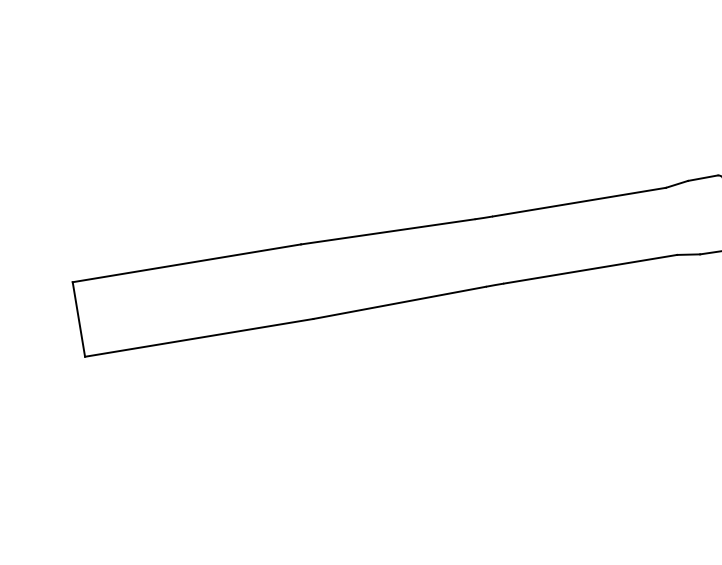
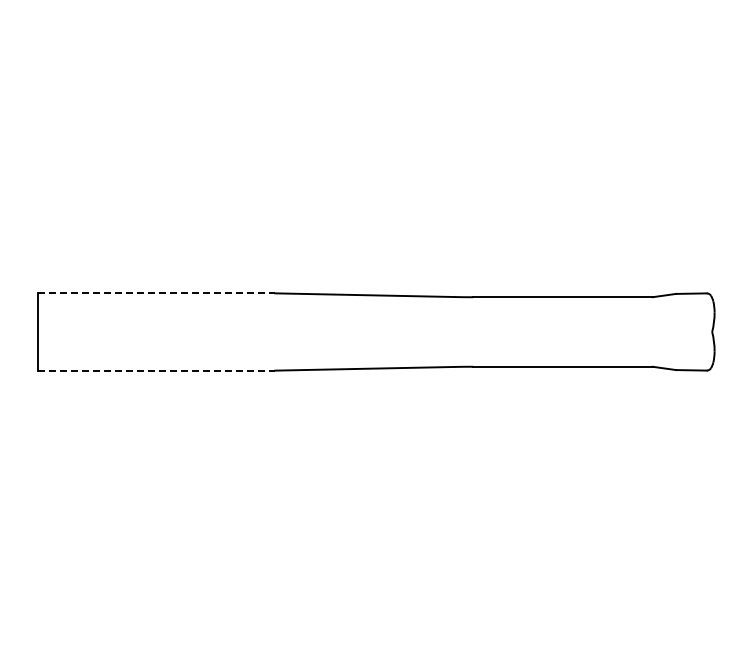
line: (187, 263) -> (157, 293), solid -> dashed
line: (199, 337) -> (157, 370), solid -> dashed

